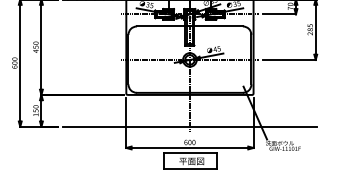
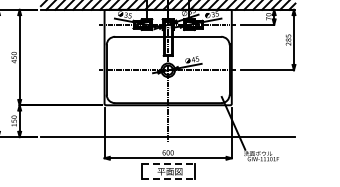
line: (190, 153) -> (168, 163), solid -> dashed
line: (190, 169) -> (168, 179), solid -> dashed

